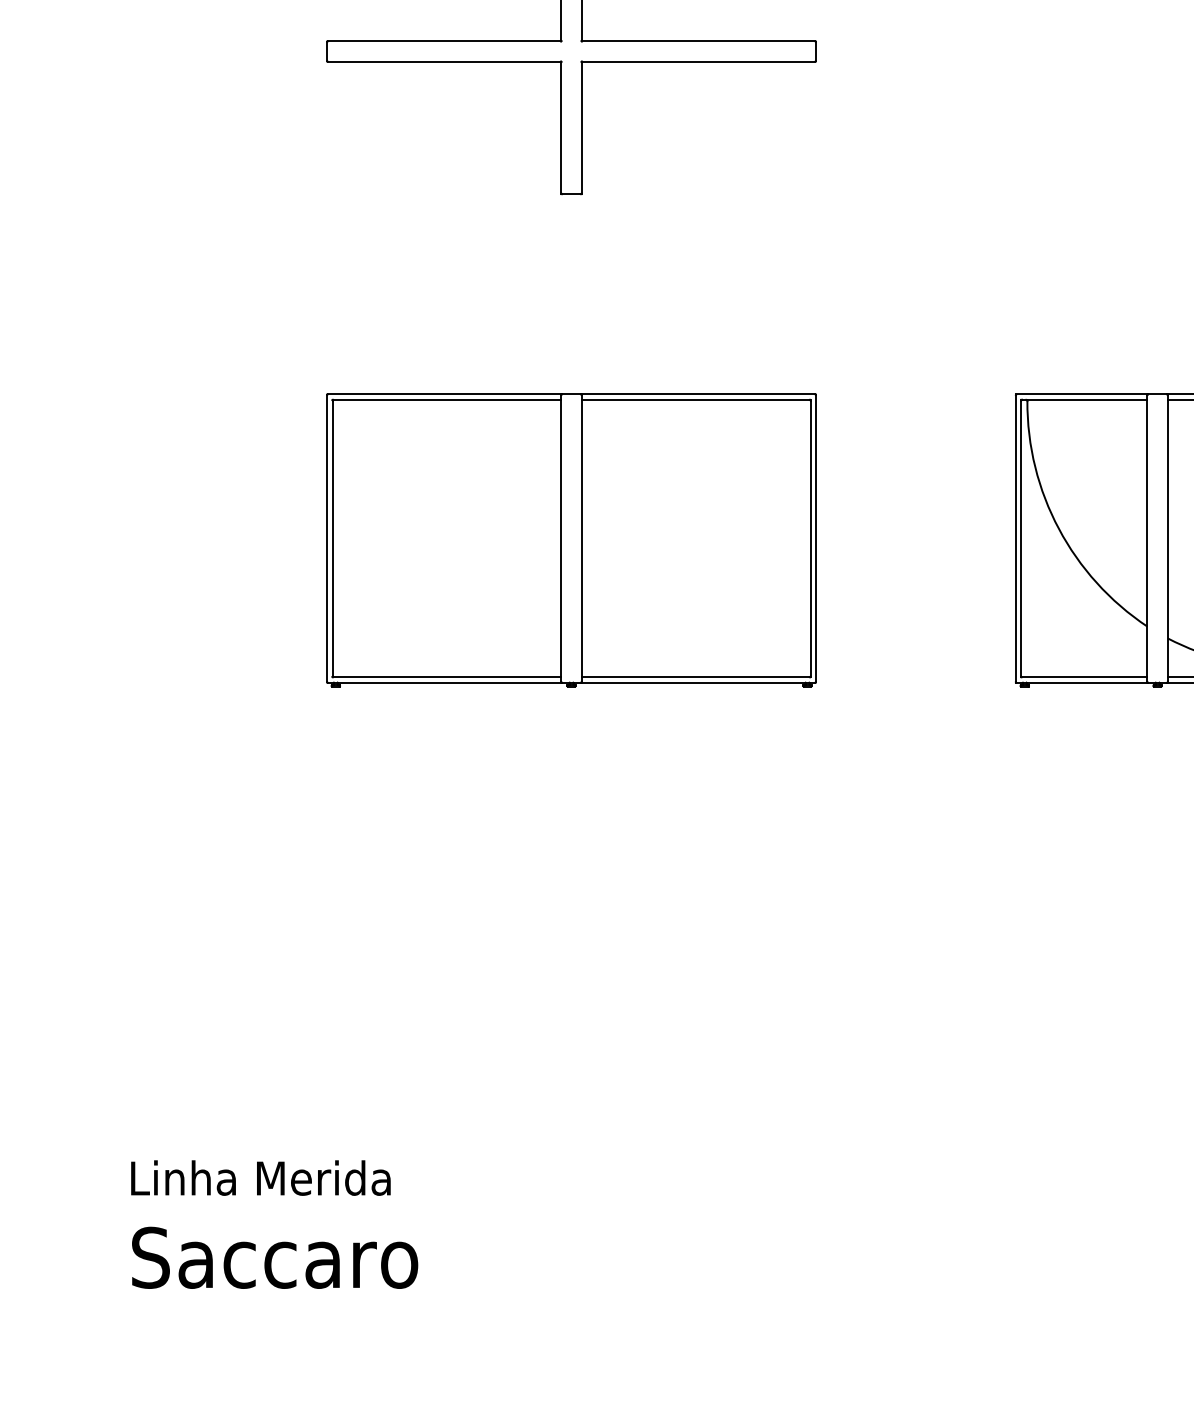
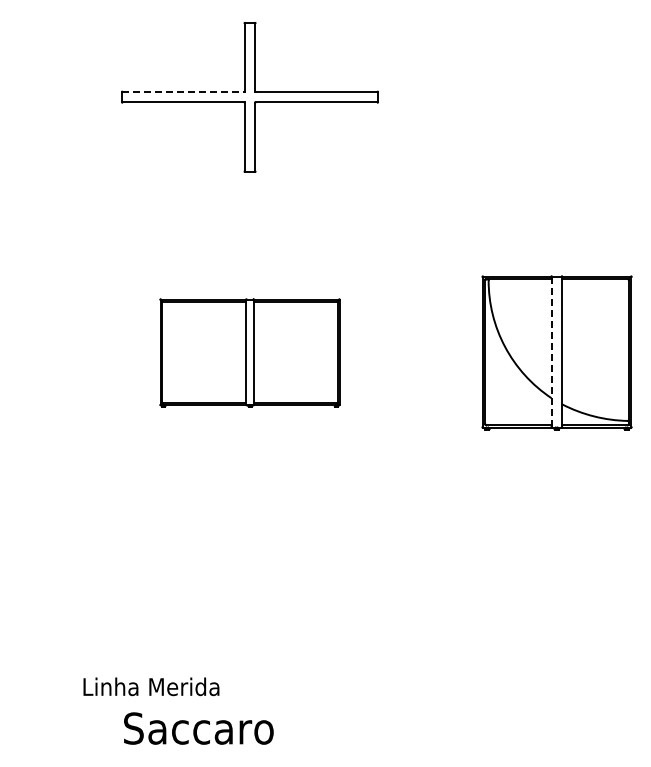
line: (444, 40) -> (183, 91), solid -> dashed
part: (570, 539) -> (249, 352), size x0.7
line: (1147, 539) -> (551, 352), solid -> dashed
text: (261, 1177) -> (151, 686), moved
text: (274, 1257) -> (198, 728), moved

